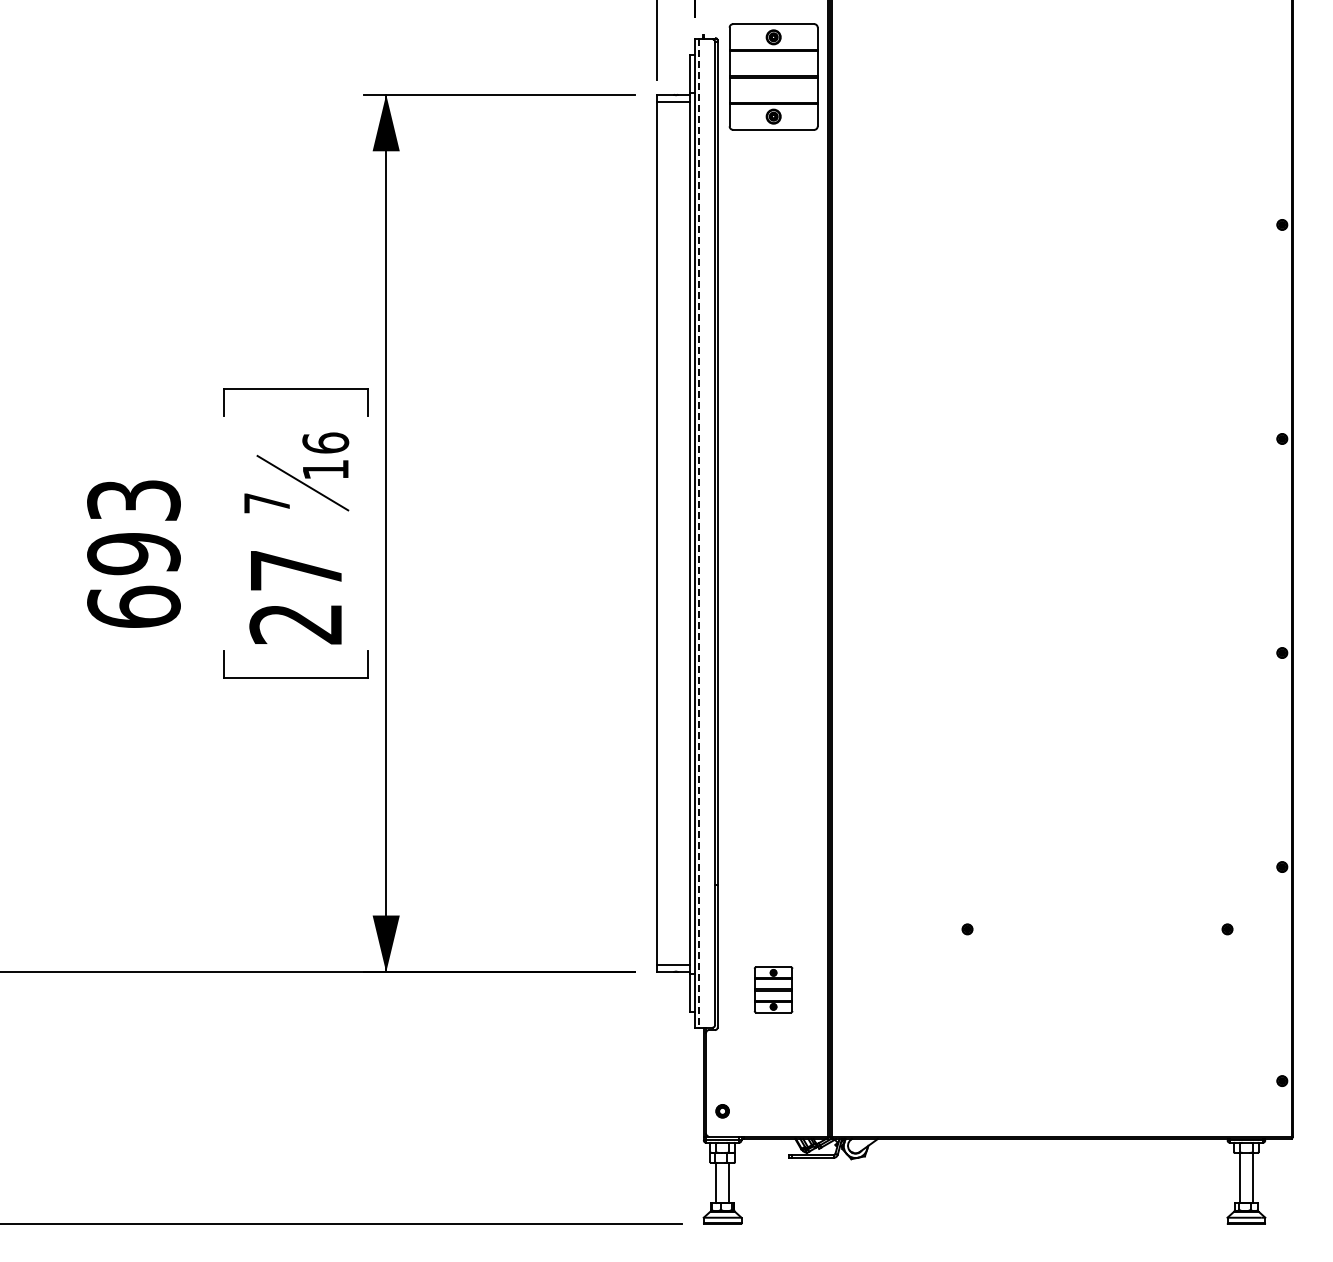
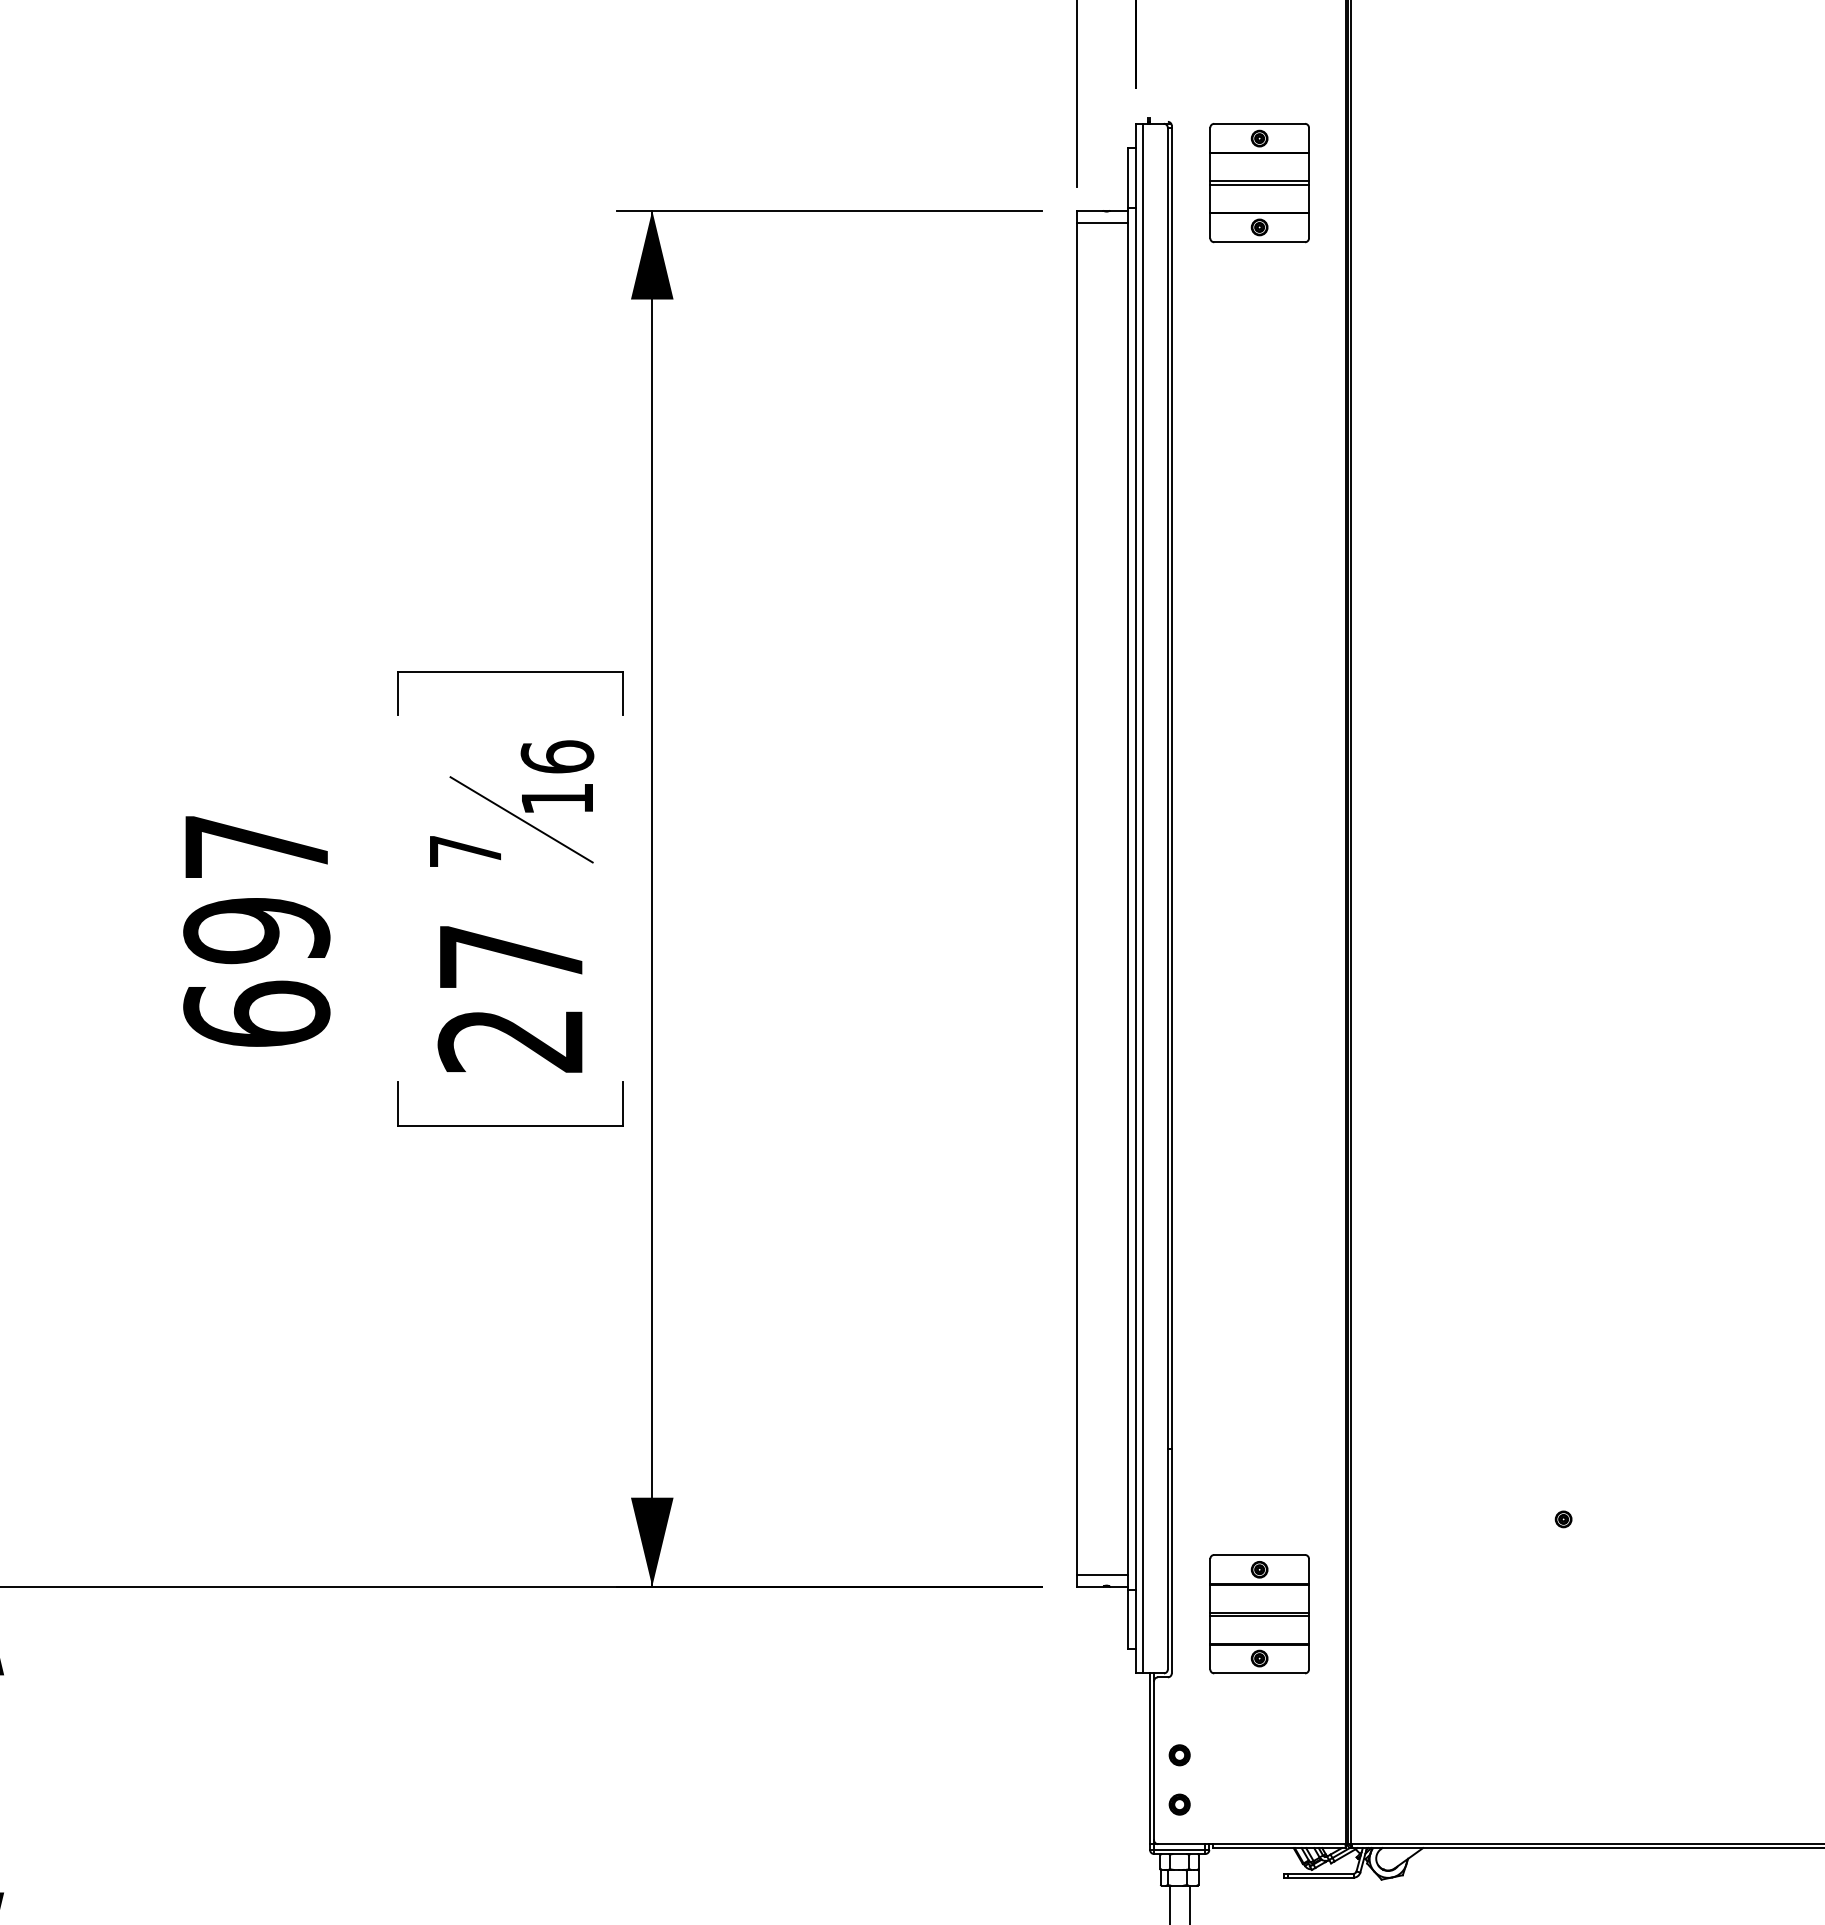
part: (773, 76) -> (1259, 182), size x0.71
text: (133, 500) -> (256, 847), 693 -> 697
line: (699, 533) -> (1143, 898), dashed -> solid
part: (773, 989) -> (1259, 1613), size x1.67
part: (722, 1079) -> (1179, 1754), added

